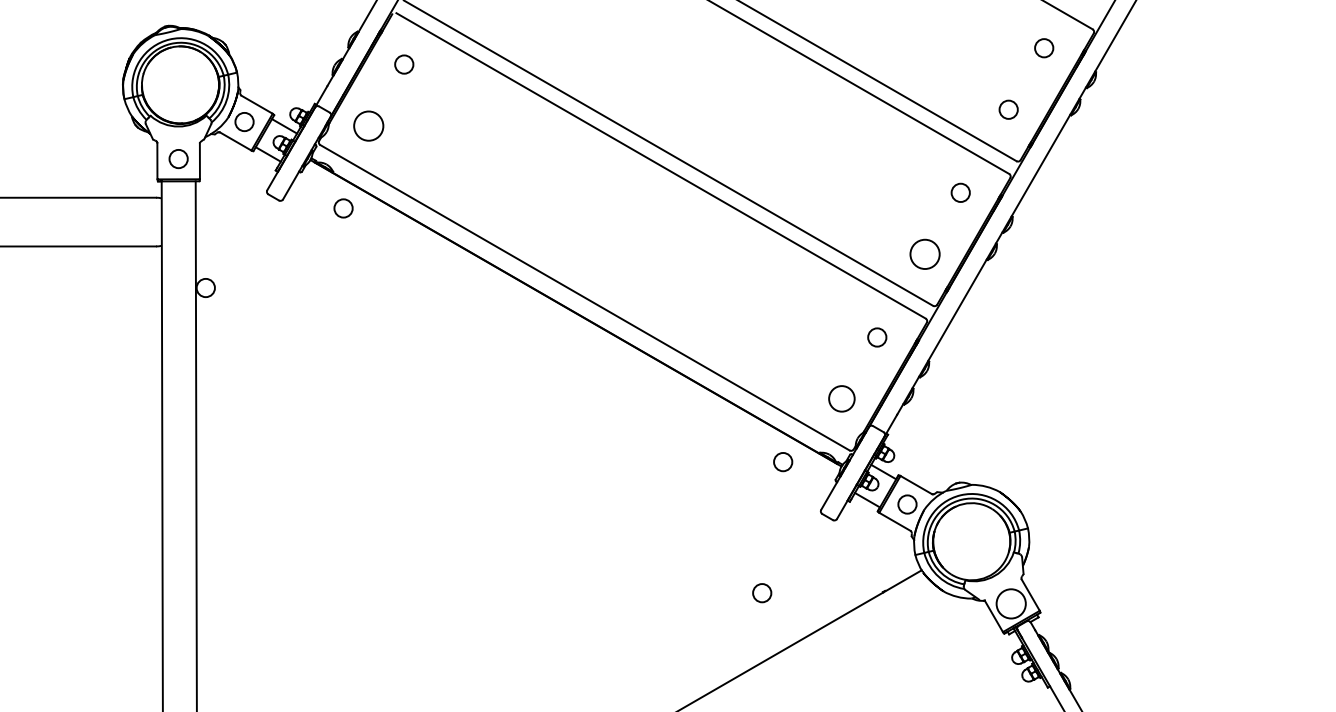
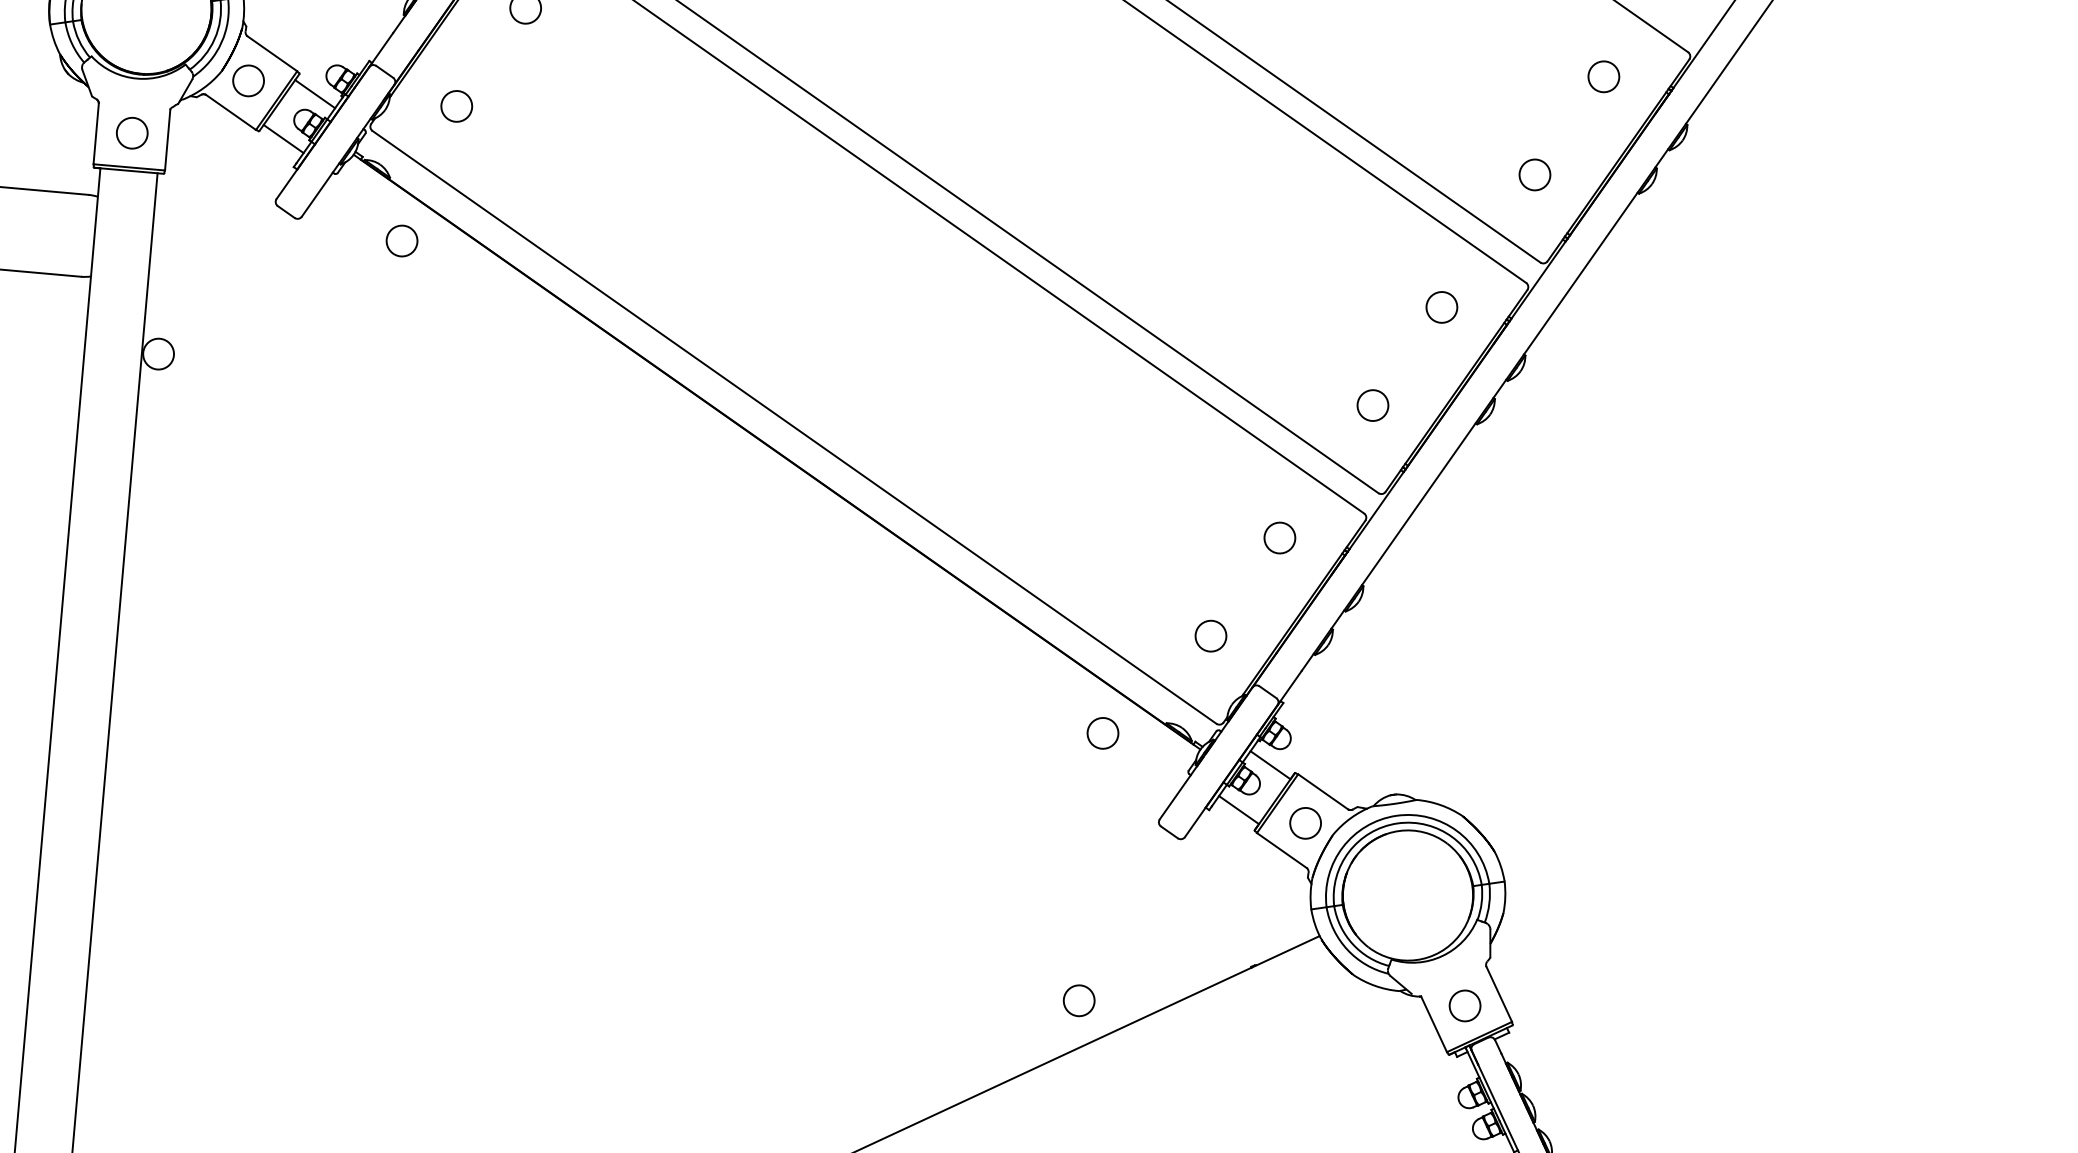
circle: (368, 126) -> (456, 107), size x0.62
circle: (925, 254) -> (1373, 405), size x0.62
circle: (841, 399) -> (1210, 636), size x0.71
circle: (762, 593) -> (1079, 1001), moved
circle: (1011, 603) -> (1465, 1005), size x0.62

